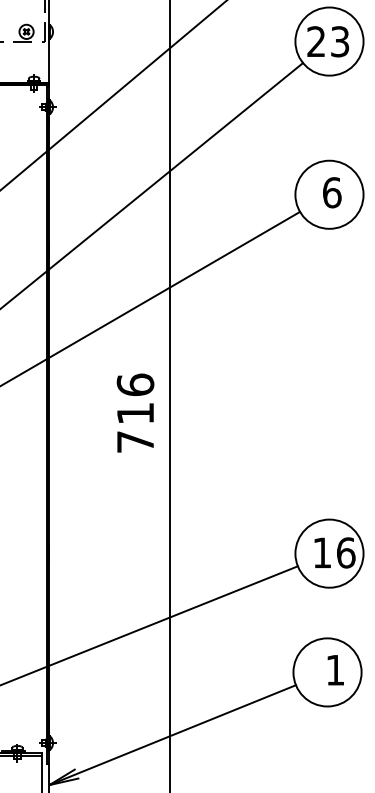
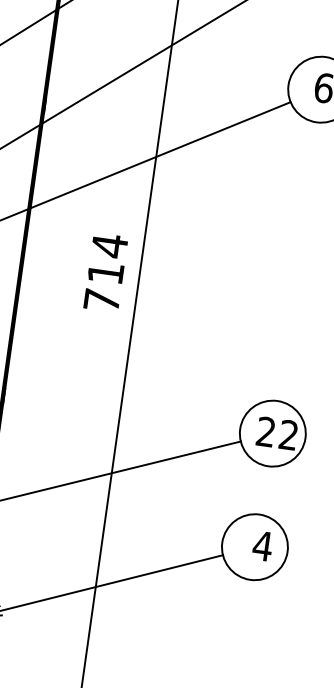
text: (135, 384) -> (109, 245), 716 -> 714
text: (334, 552) -> (277, 433), 16 -> 22
text: (335, 670) -> (262, 546), 1 -> 4

